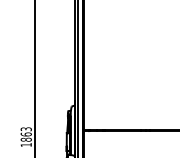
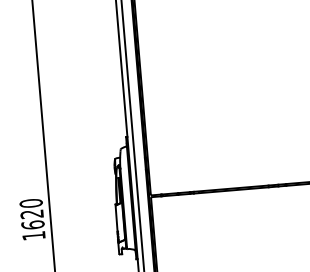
text: (25, 134) -> (30, 214), 1863 -> 1620

